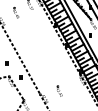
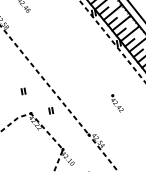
part: (59, 90) -> (116, 101), moved

